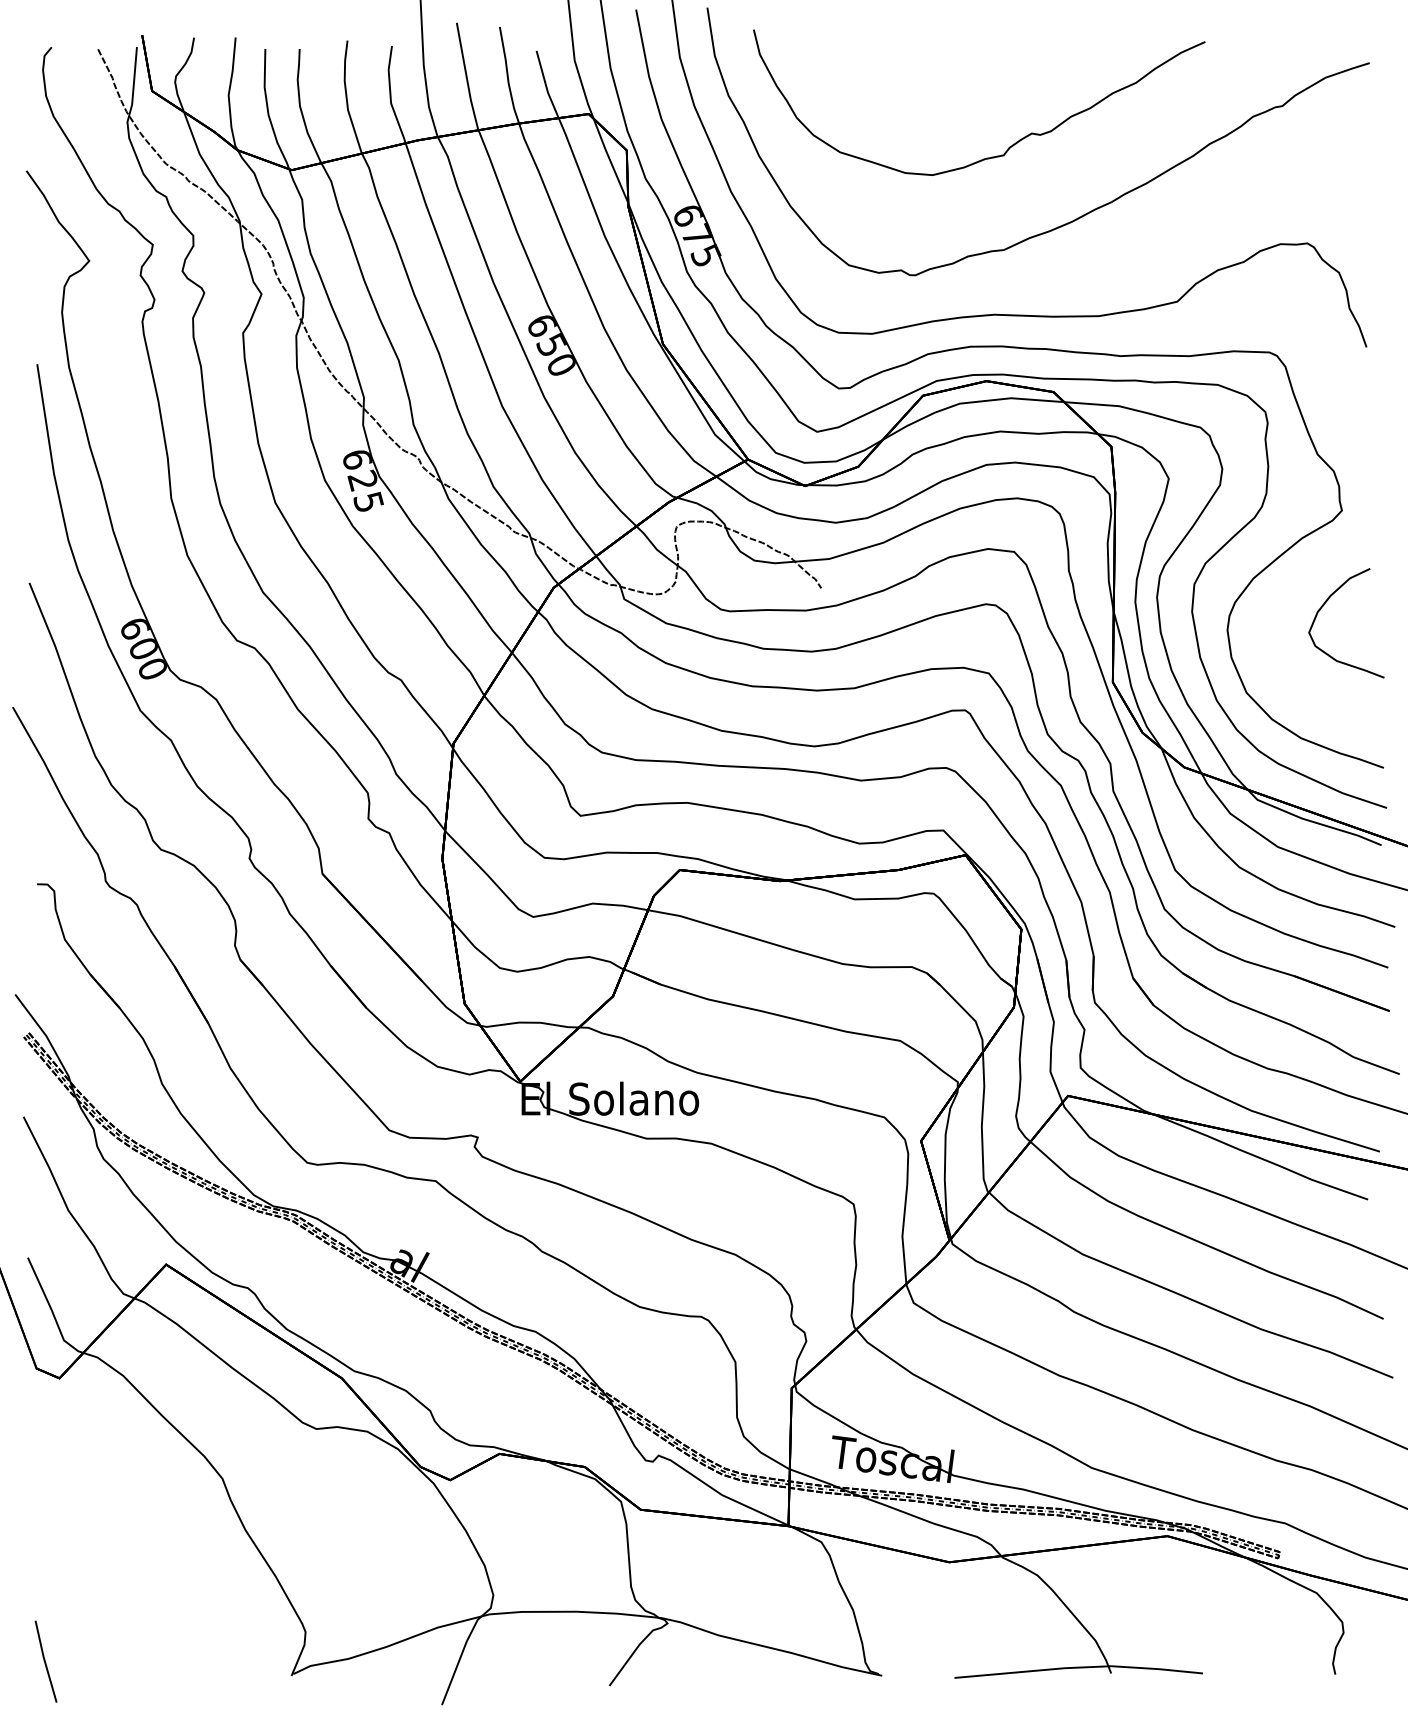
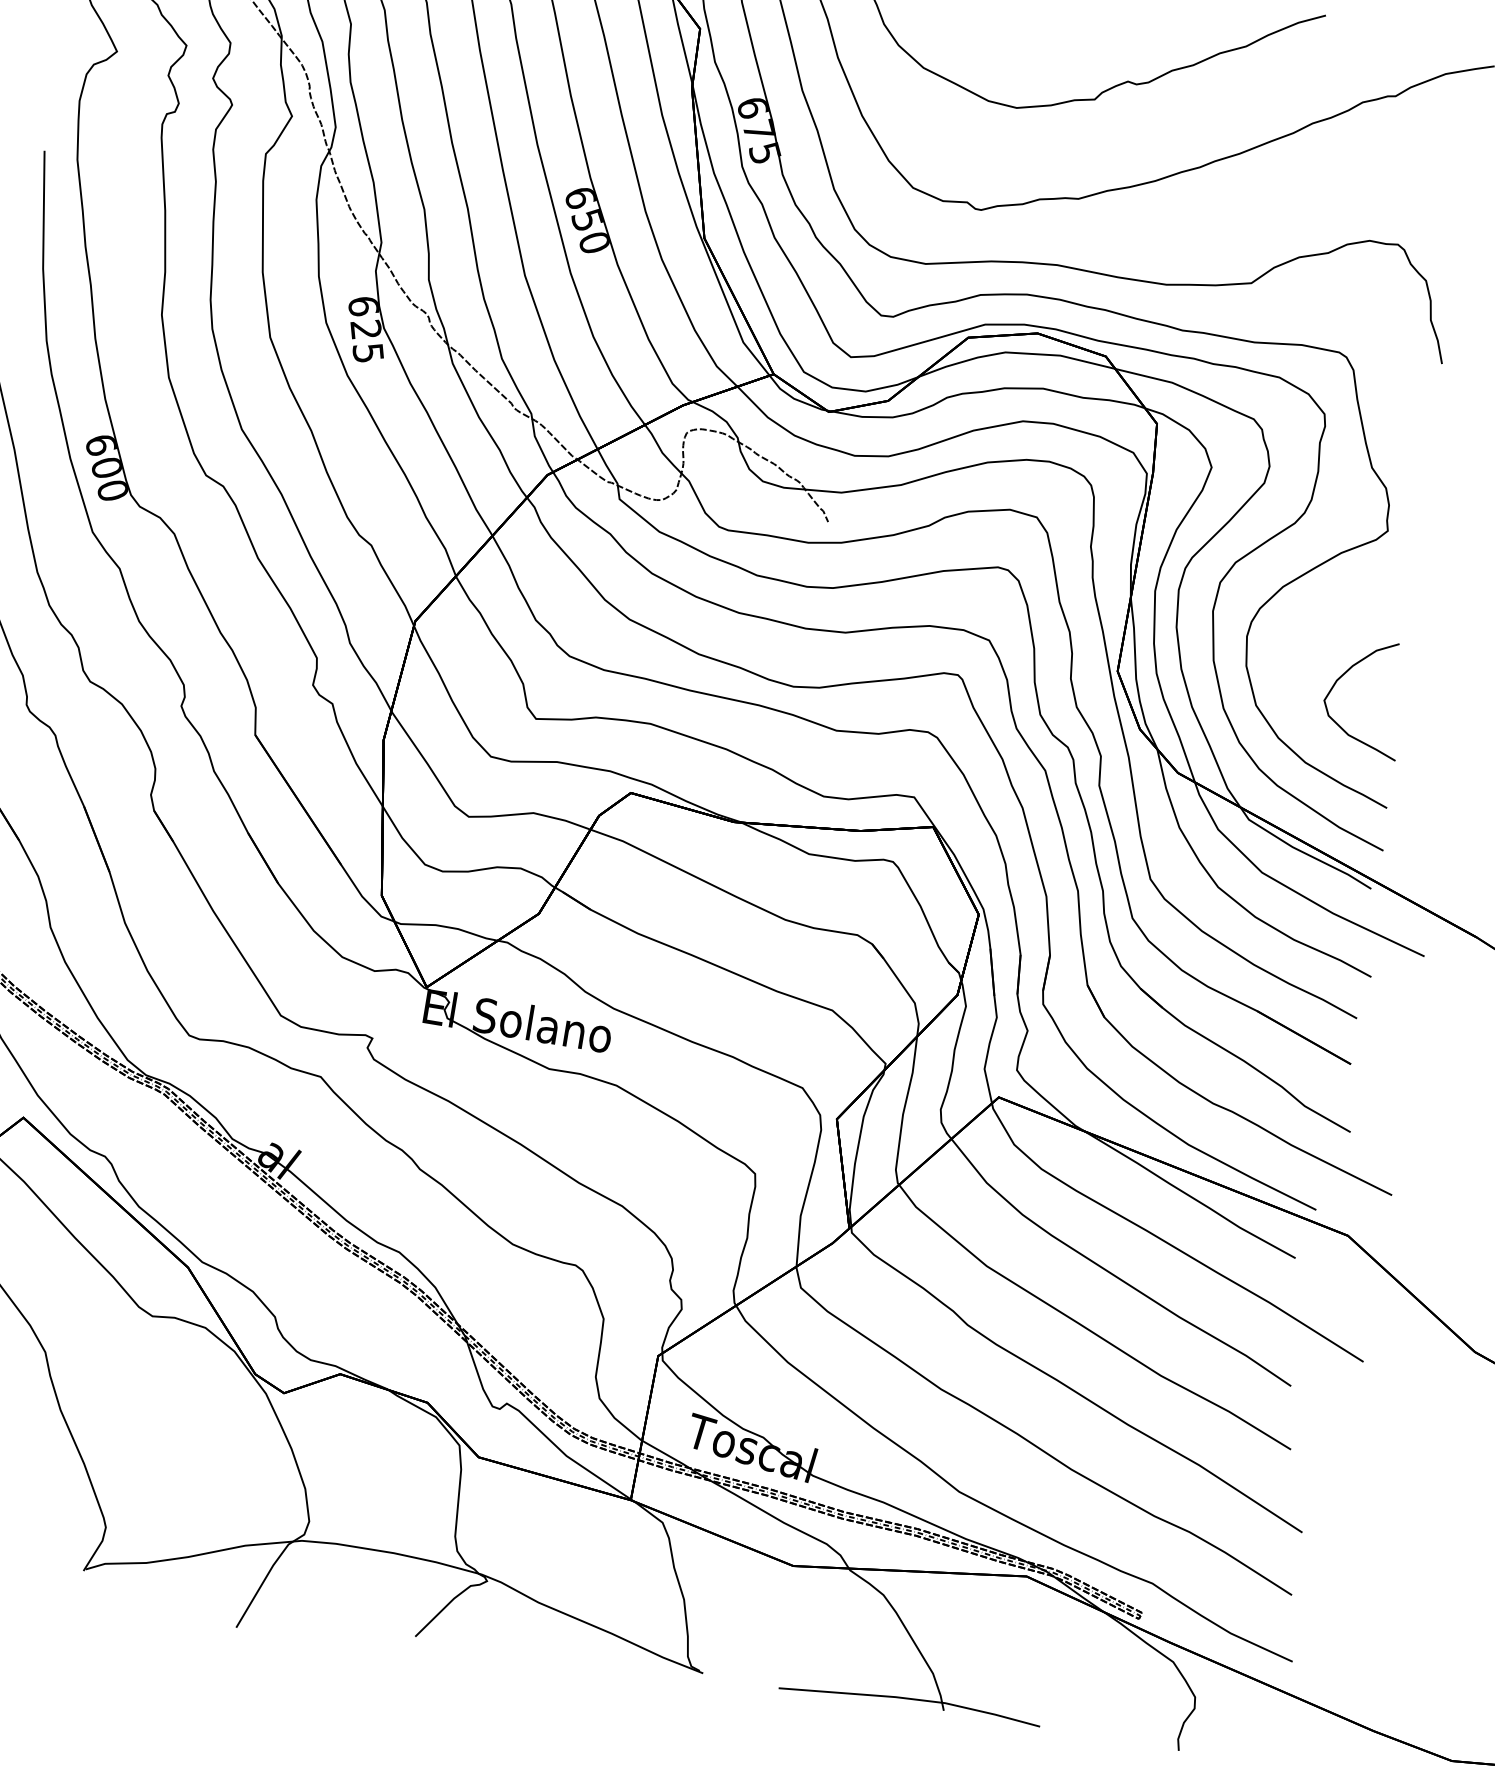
curve: (1324, 605) -> (1345, 674), moved

